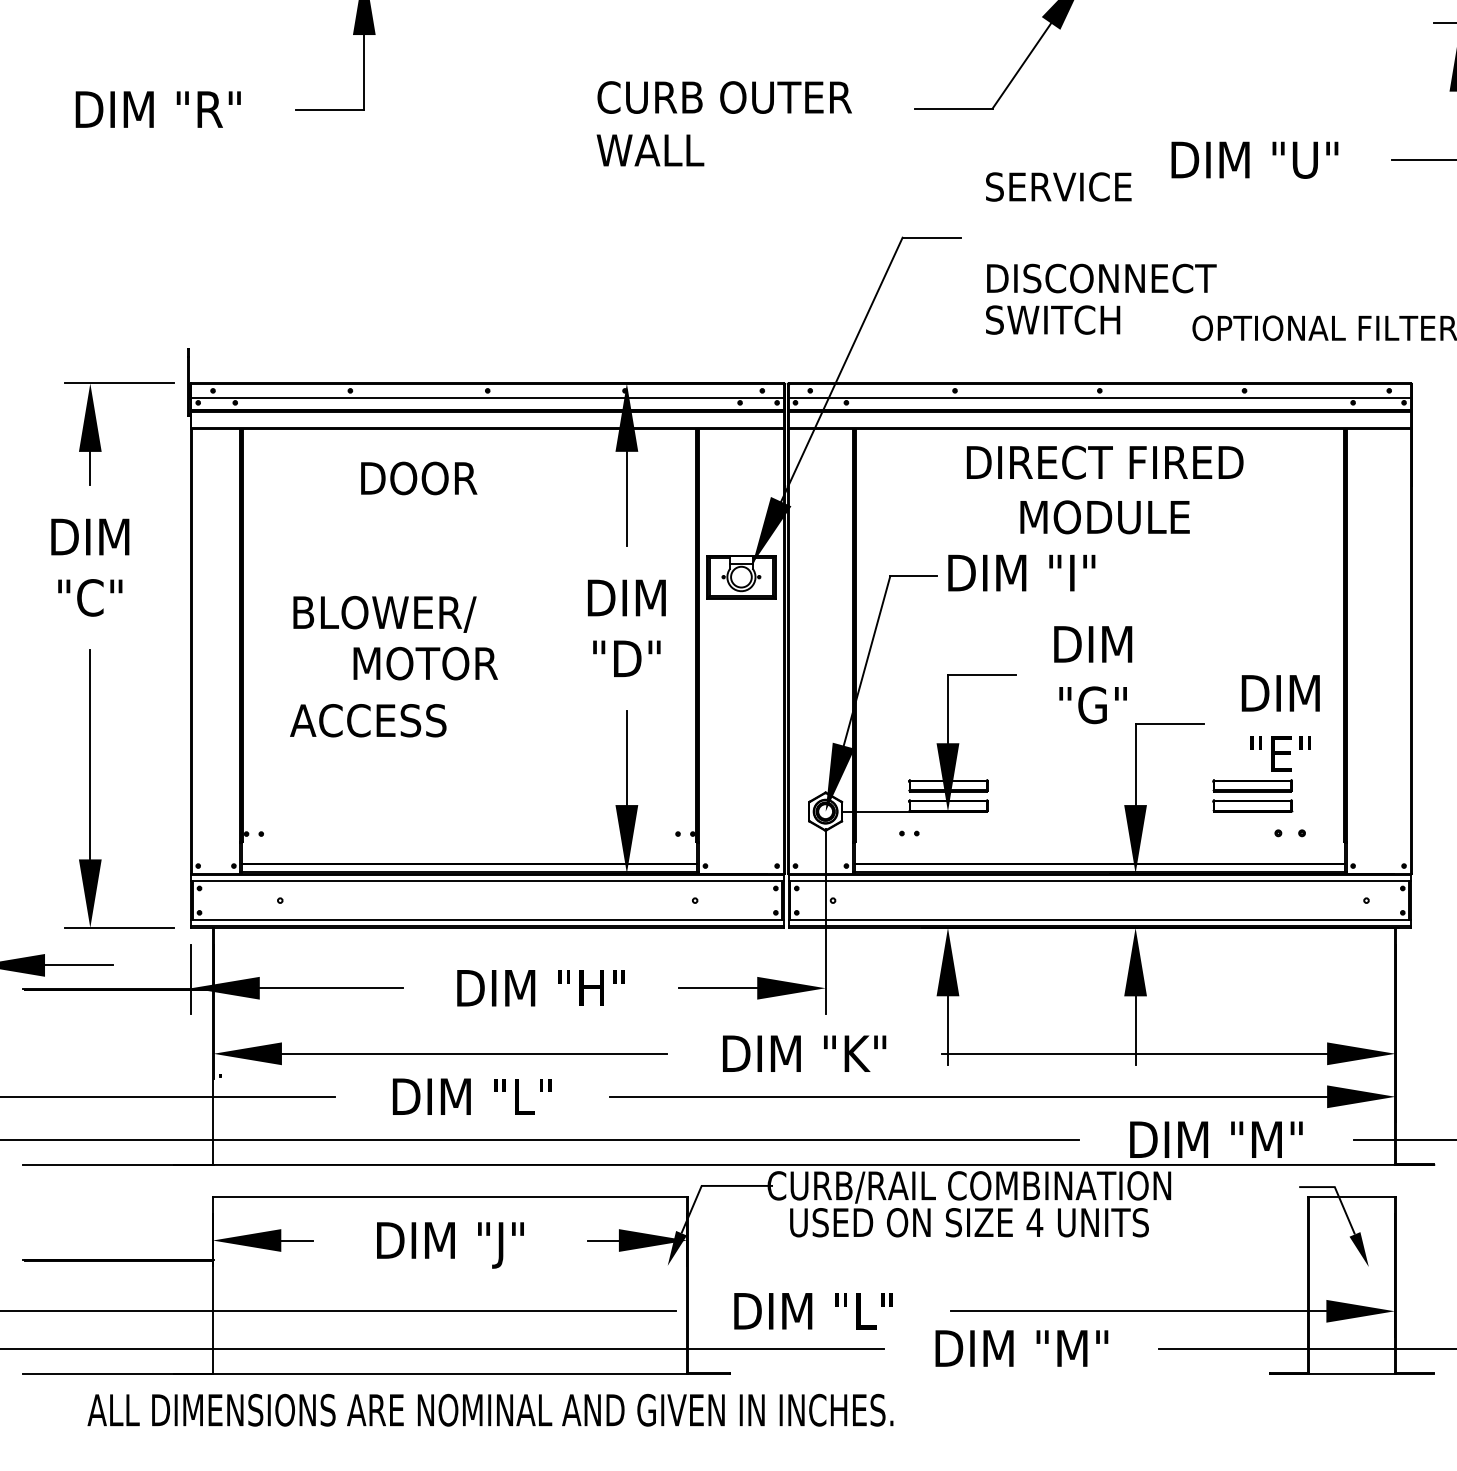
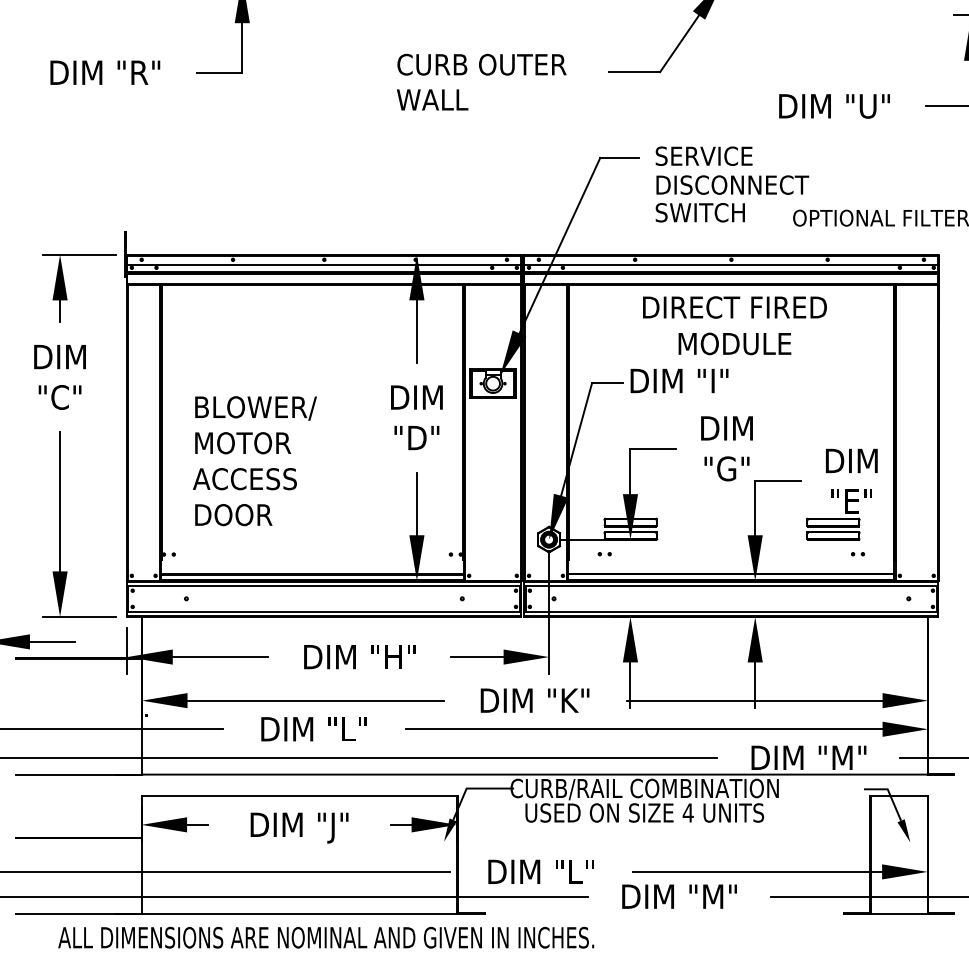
text: (1057, 185) -> (703, 155), moved
text: (418, 479) -> (233, 515), moved
text: (426, 664) -> (243, 443), moved
part: (1289, 833) -> (857, 554), size x0.62

